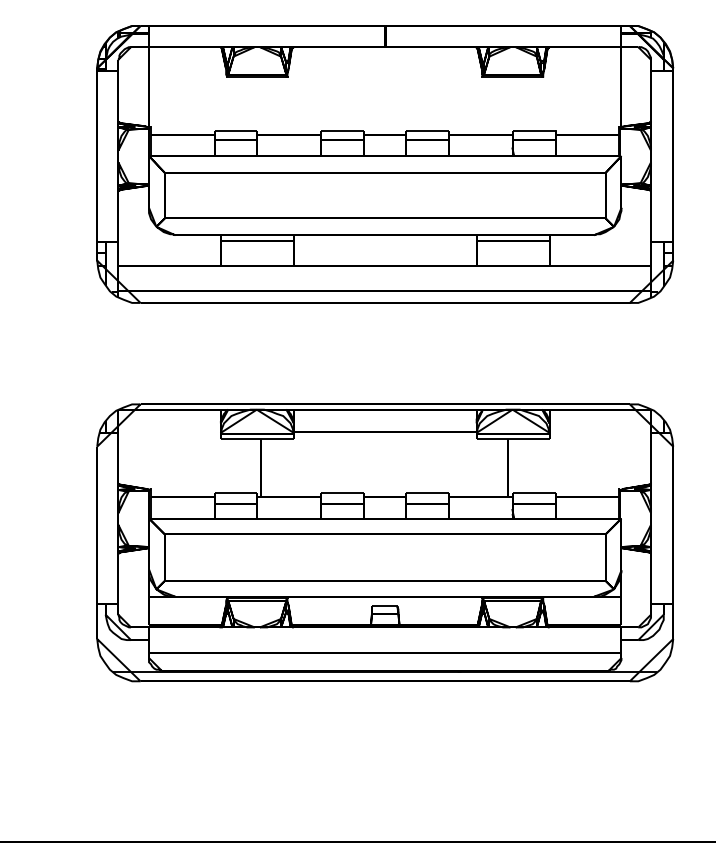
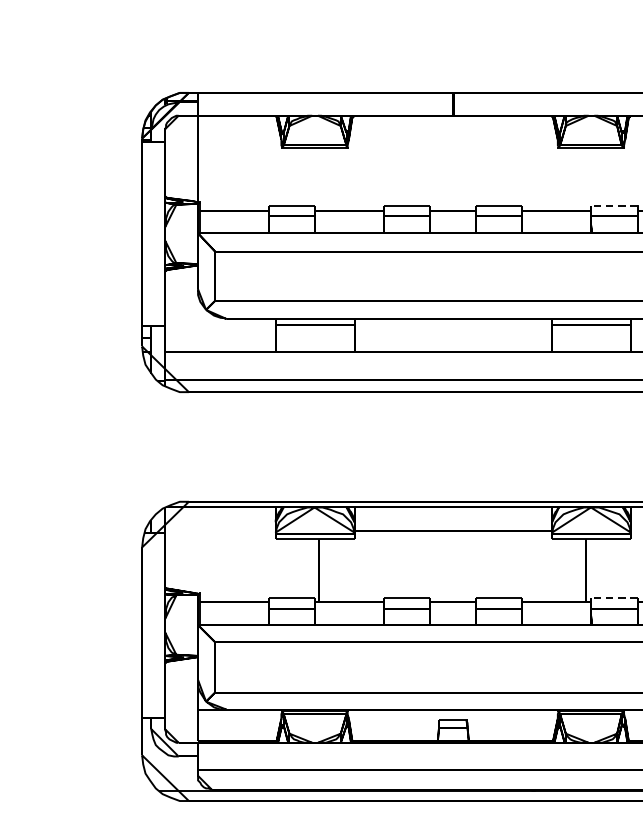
line: (534, 130) -> (614, 205), solid -> dashed
line: (534, 493) -> (614, 598), solid -> dashed

